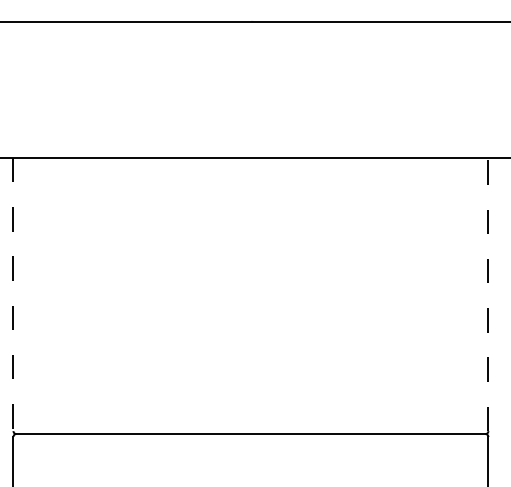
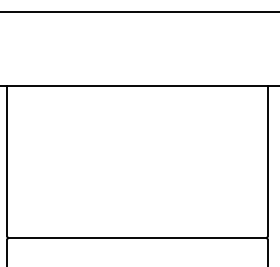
line: (13, 294) -> (7, 161), dashed -> solid
line: (487, 294) -> (267, 161), dashed -> solid

